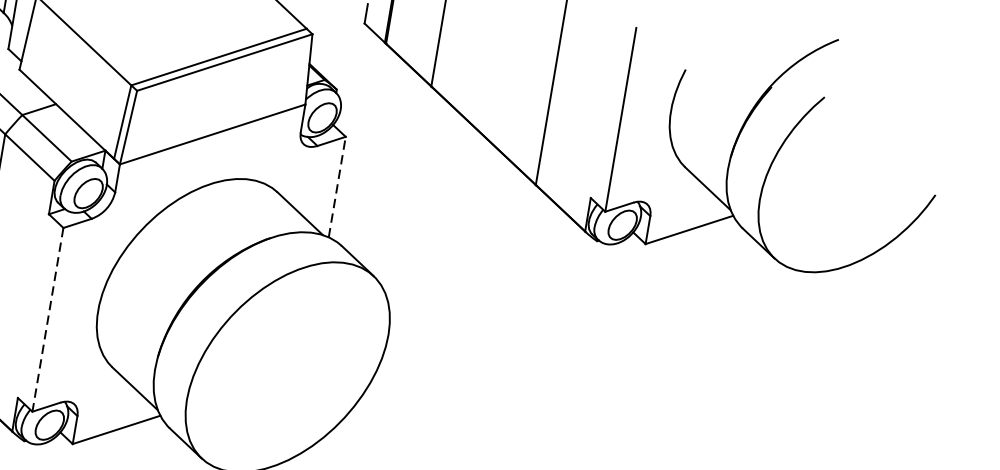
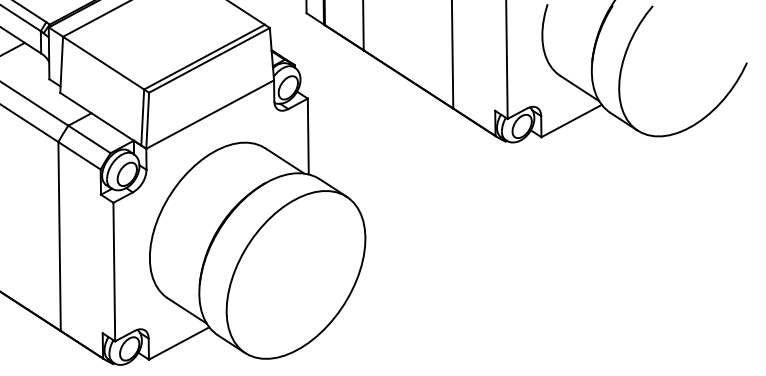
line: (337, 187) -> (308, 136), dashed -> solid
line: (48, 320) -> (114, 272), dashed -> solid

